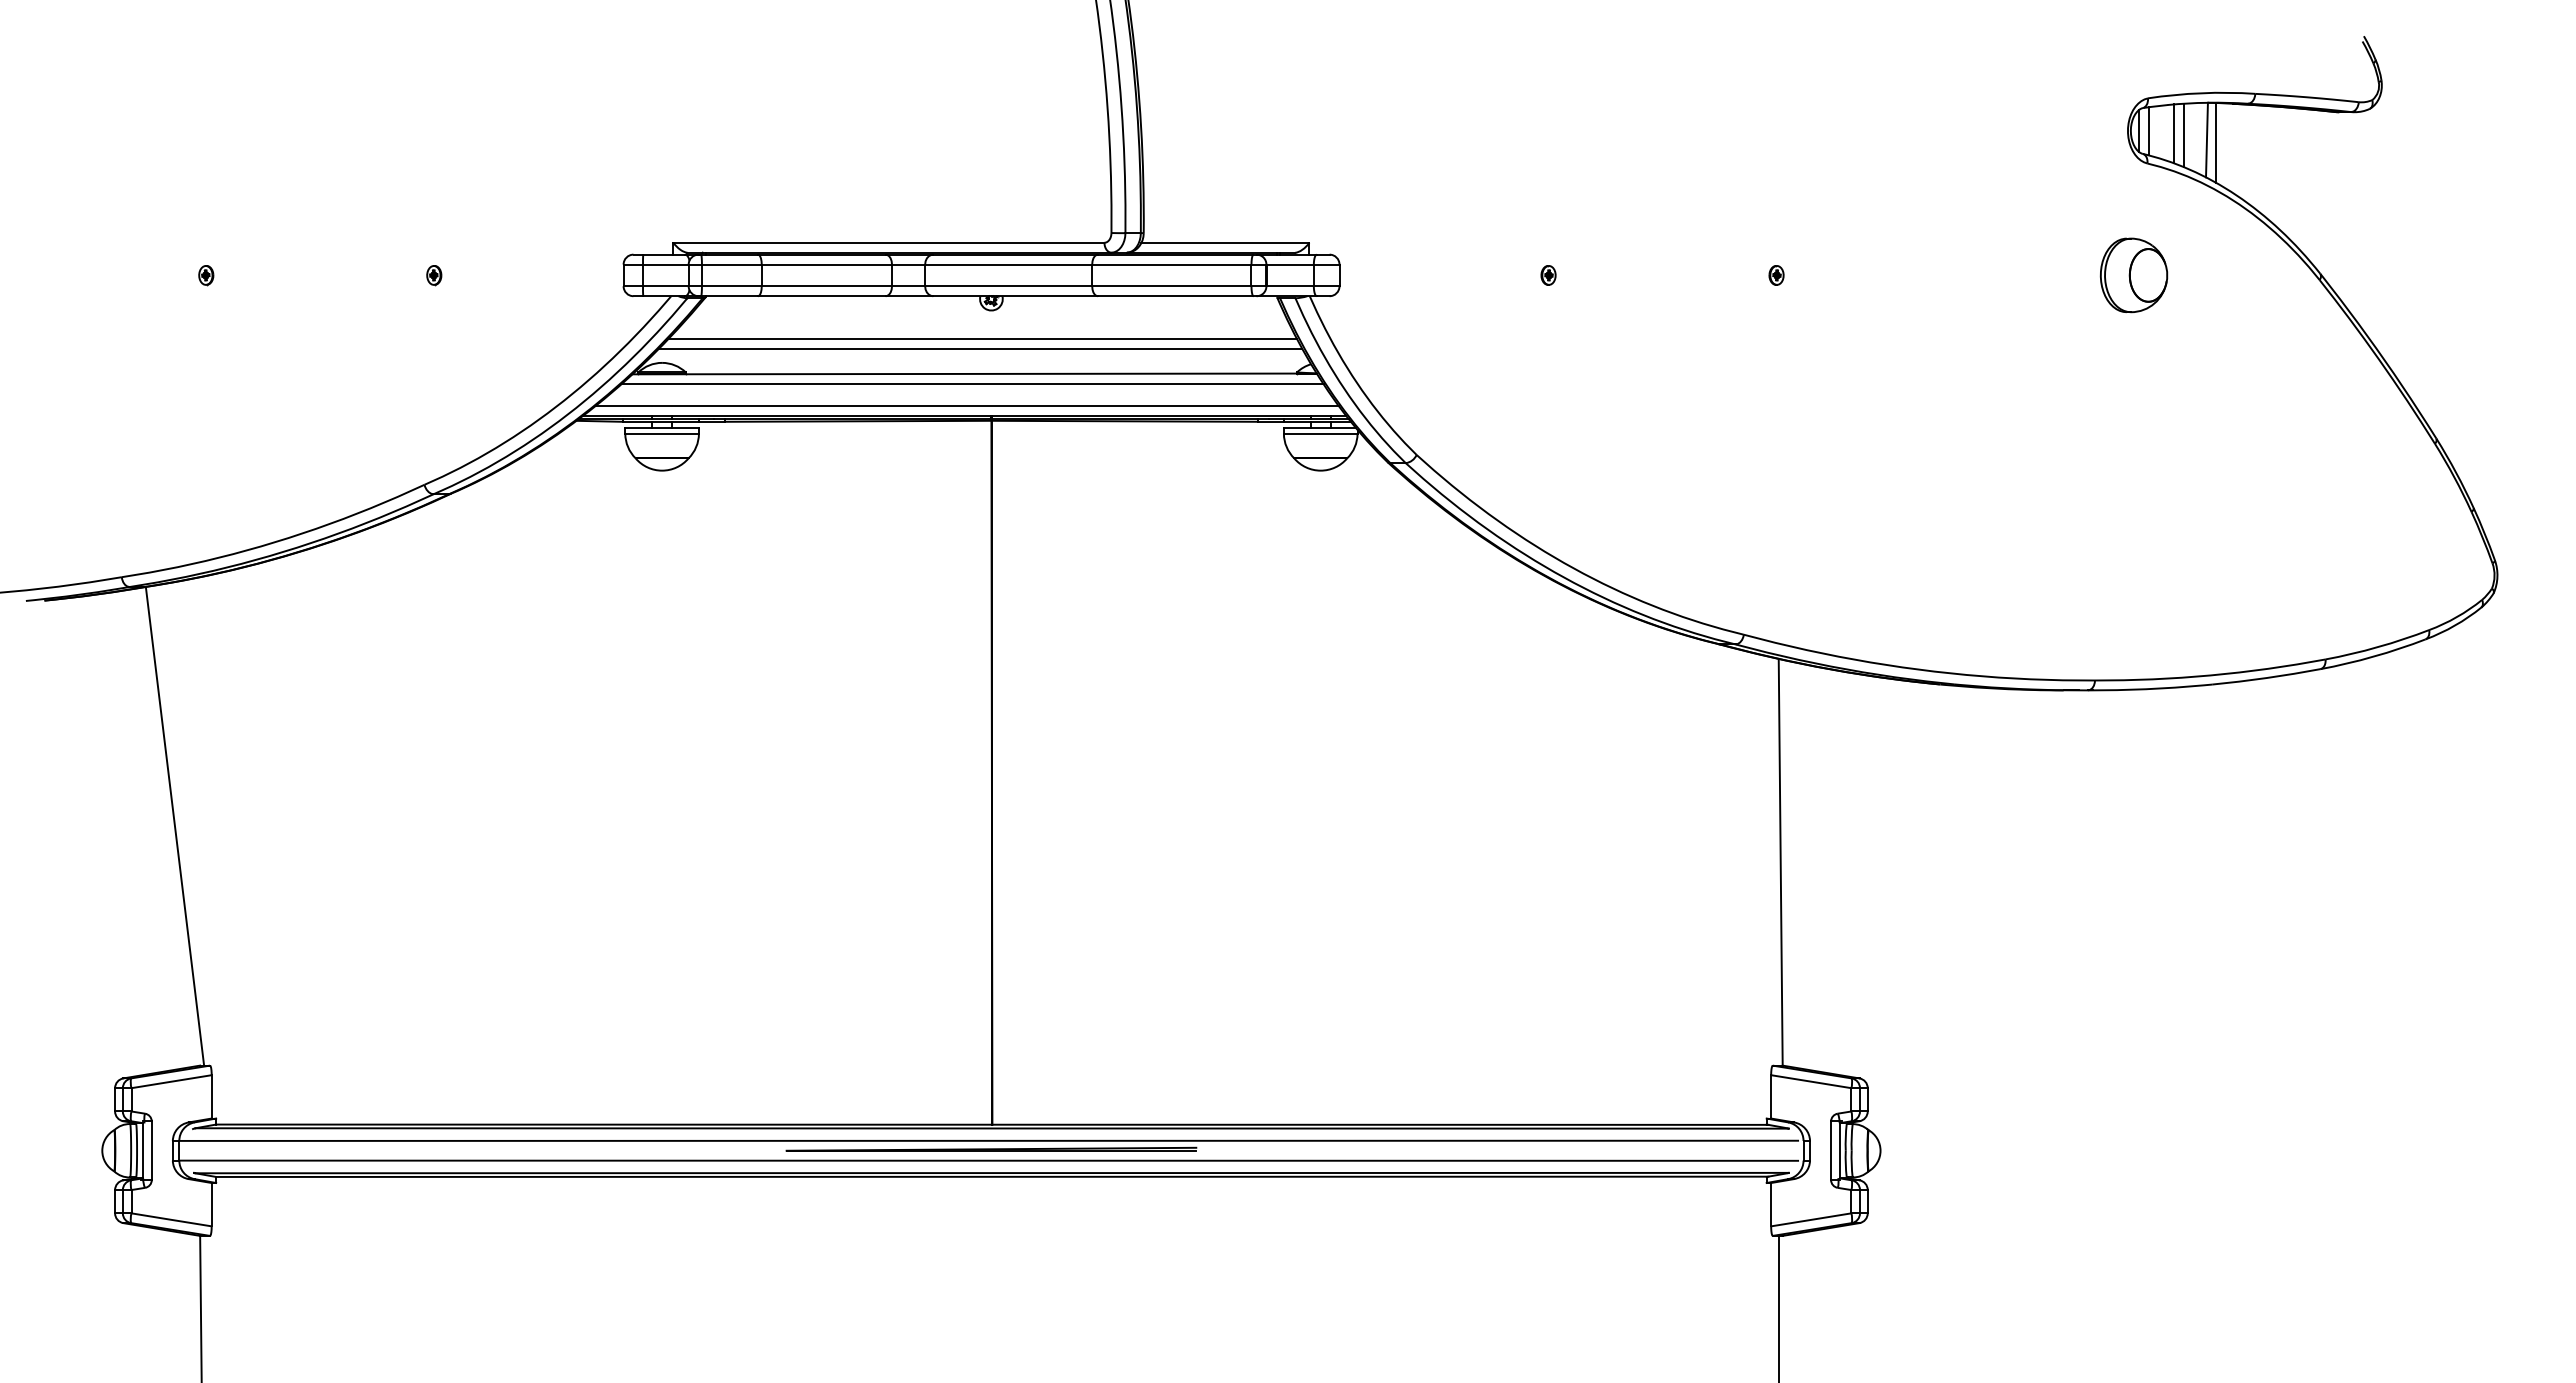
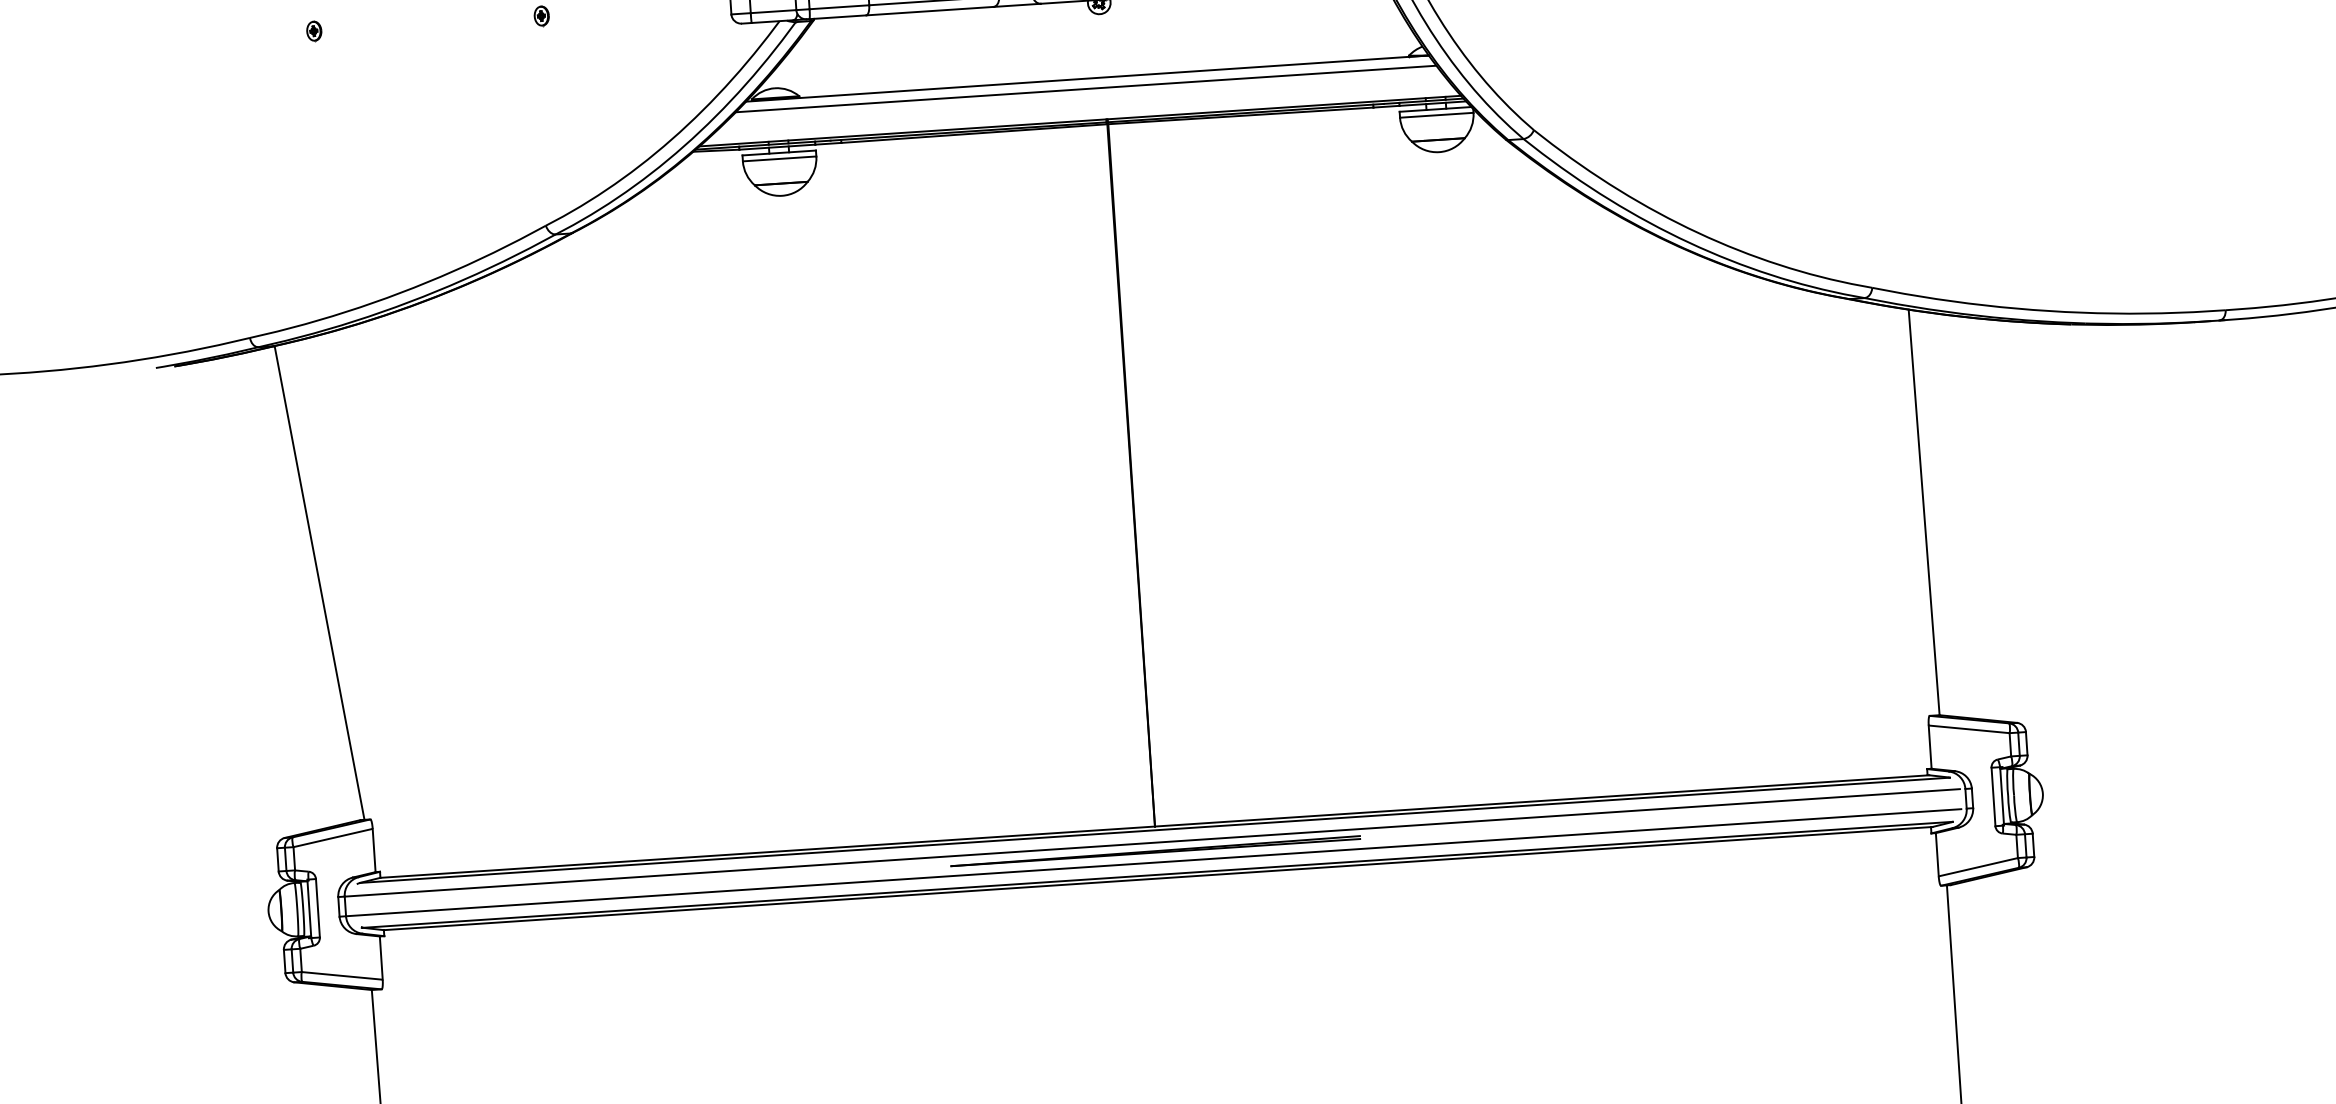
line: (982, 338) -> (1092, 42), removed
line: (980, 348) -> (1091, 52), removed
line: (966, 405) -> (1081, 110), removed

